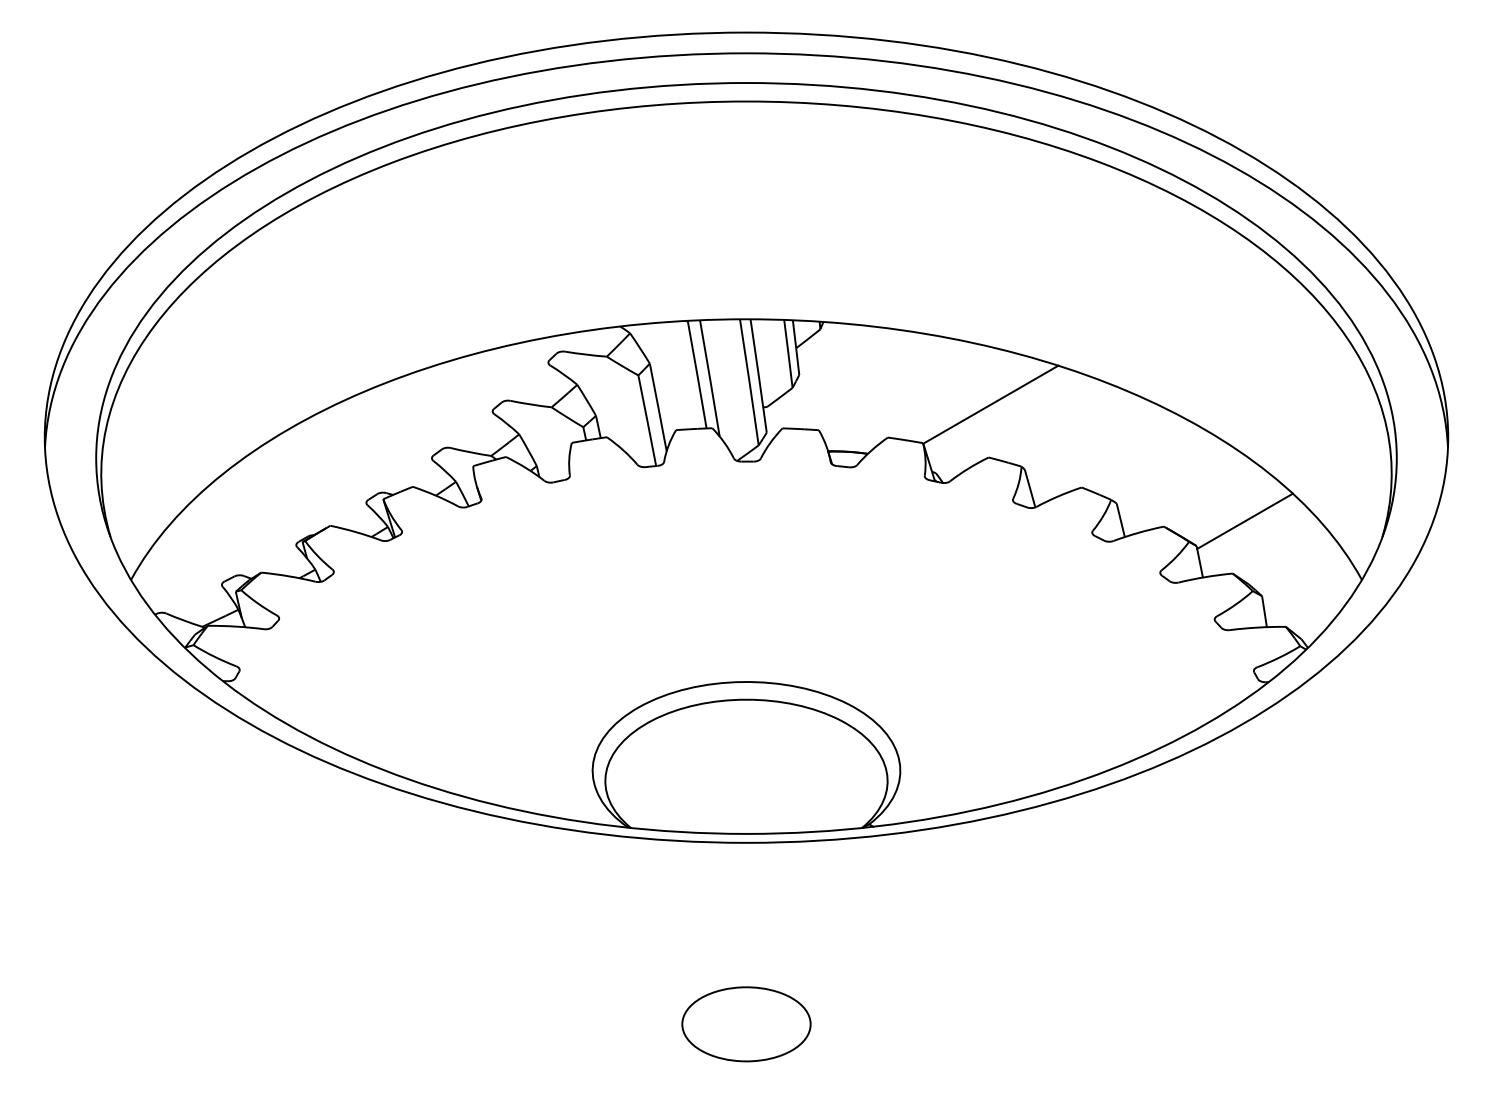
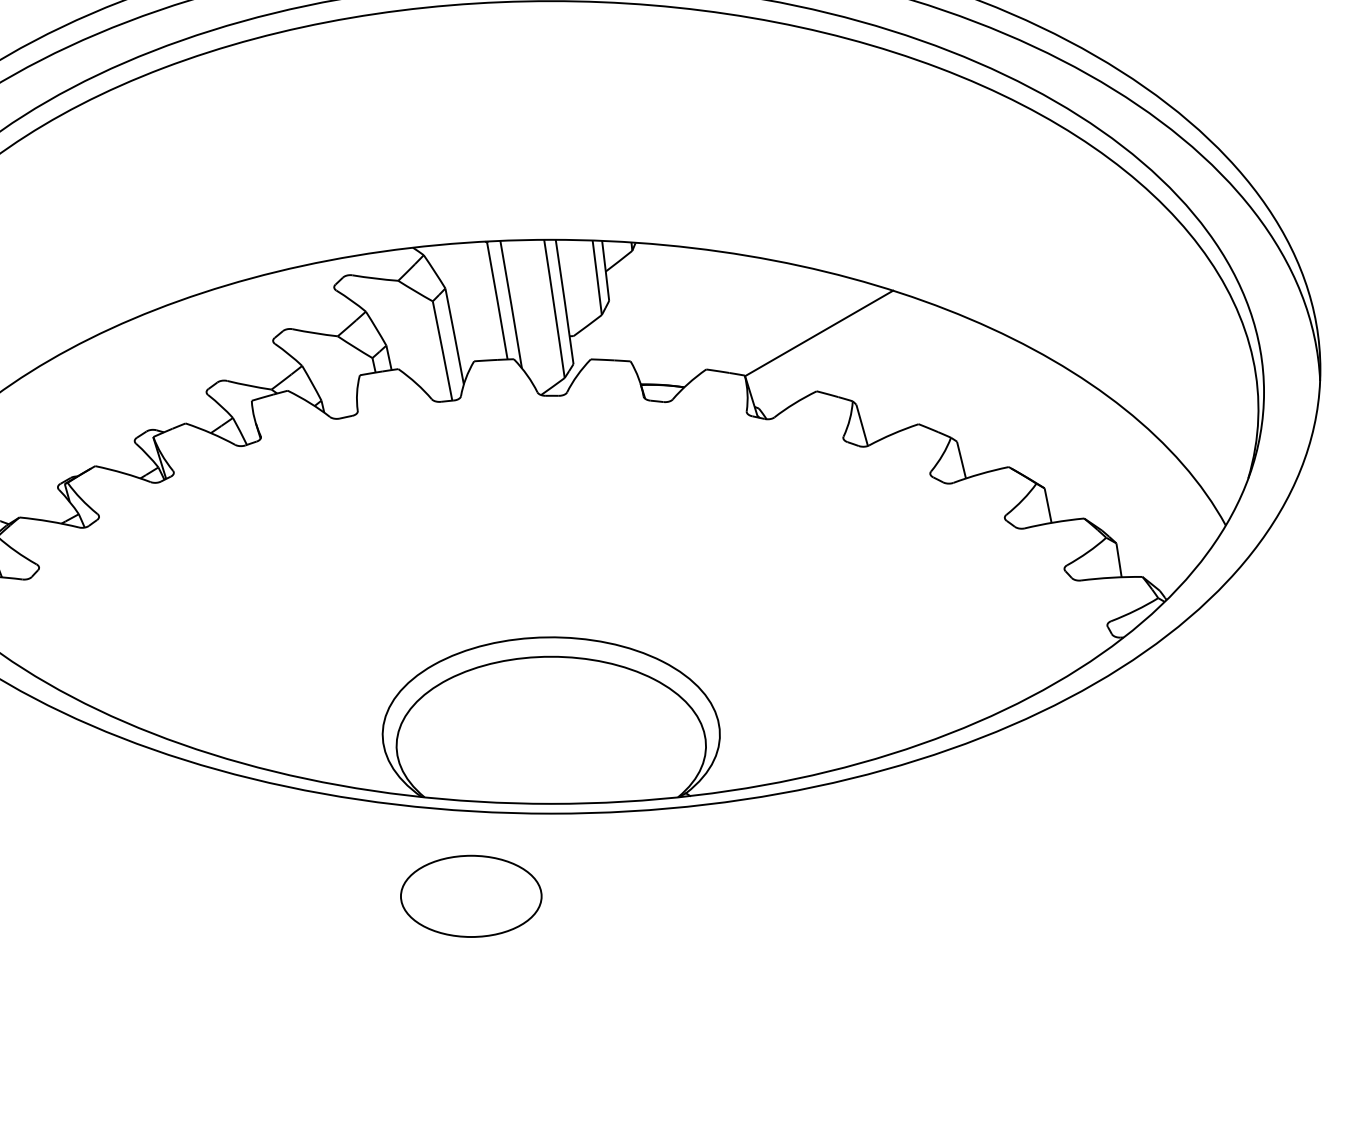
line: (1244, 520) -> (1097, 460), removed
part: (746, 1024) -> (471, 896), moved

